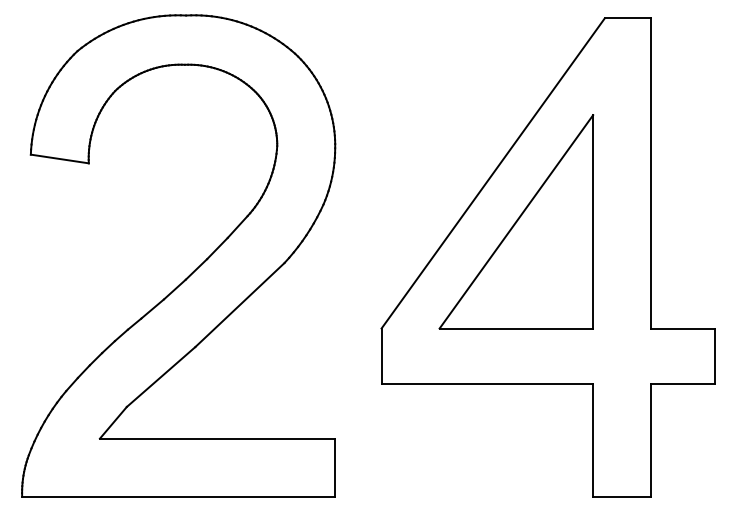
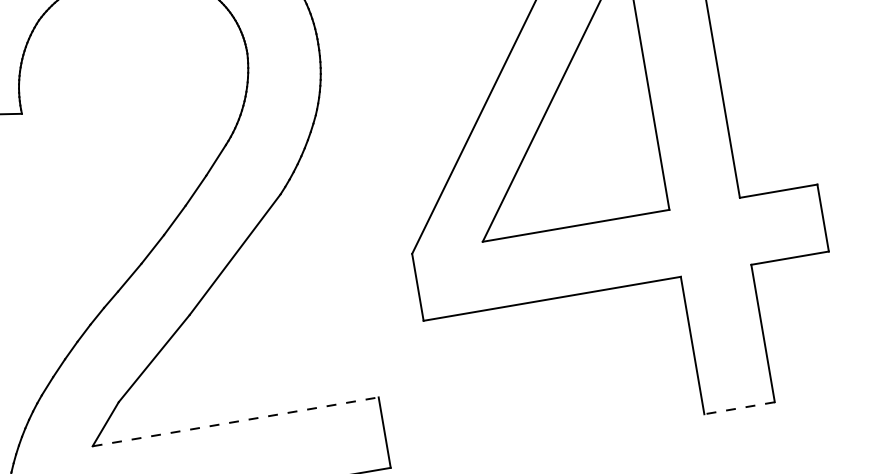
line: (217, 438) -> (235, 421), solid -> dashed
line: (622, 496) -> (739, 407), solid -> dashed

